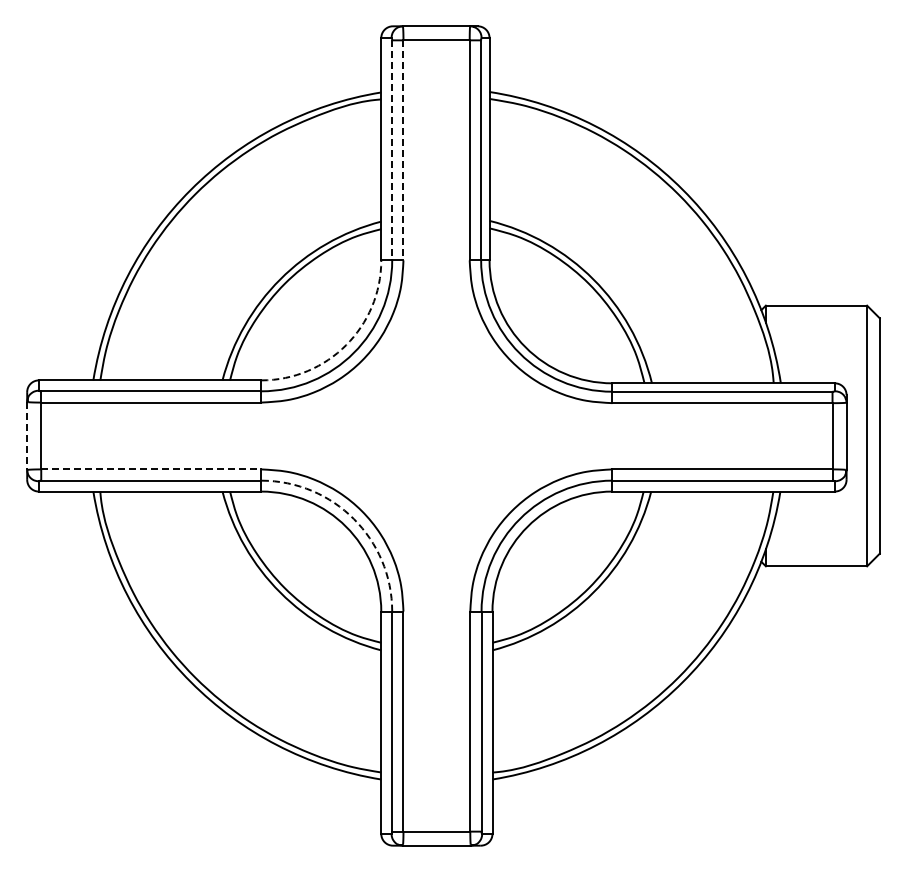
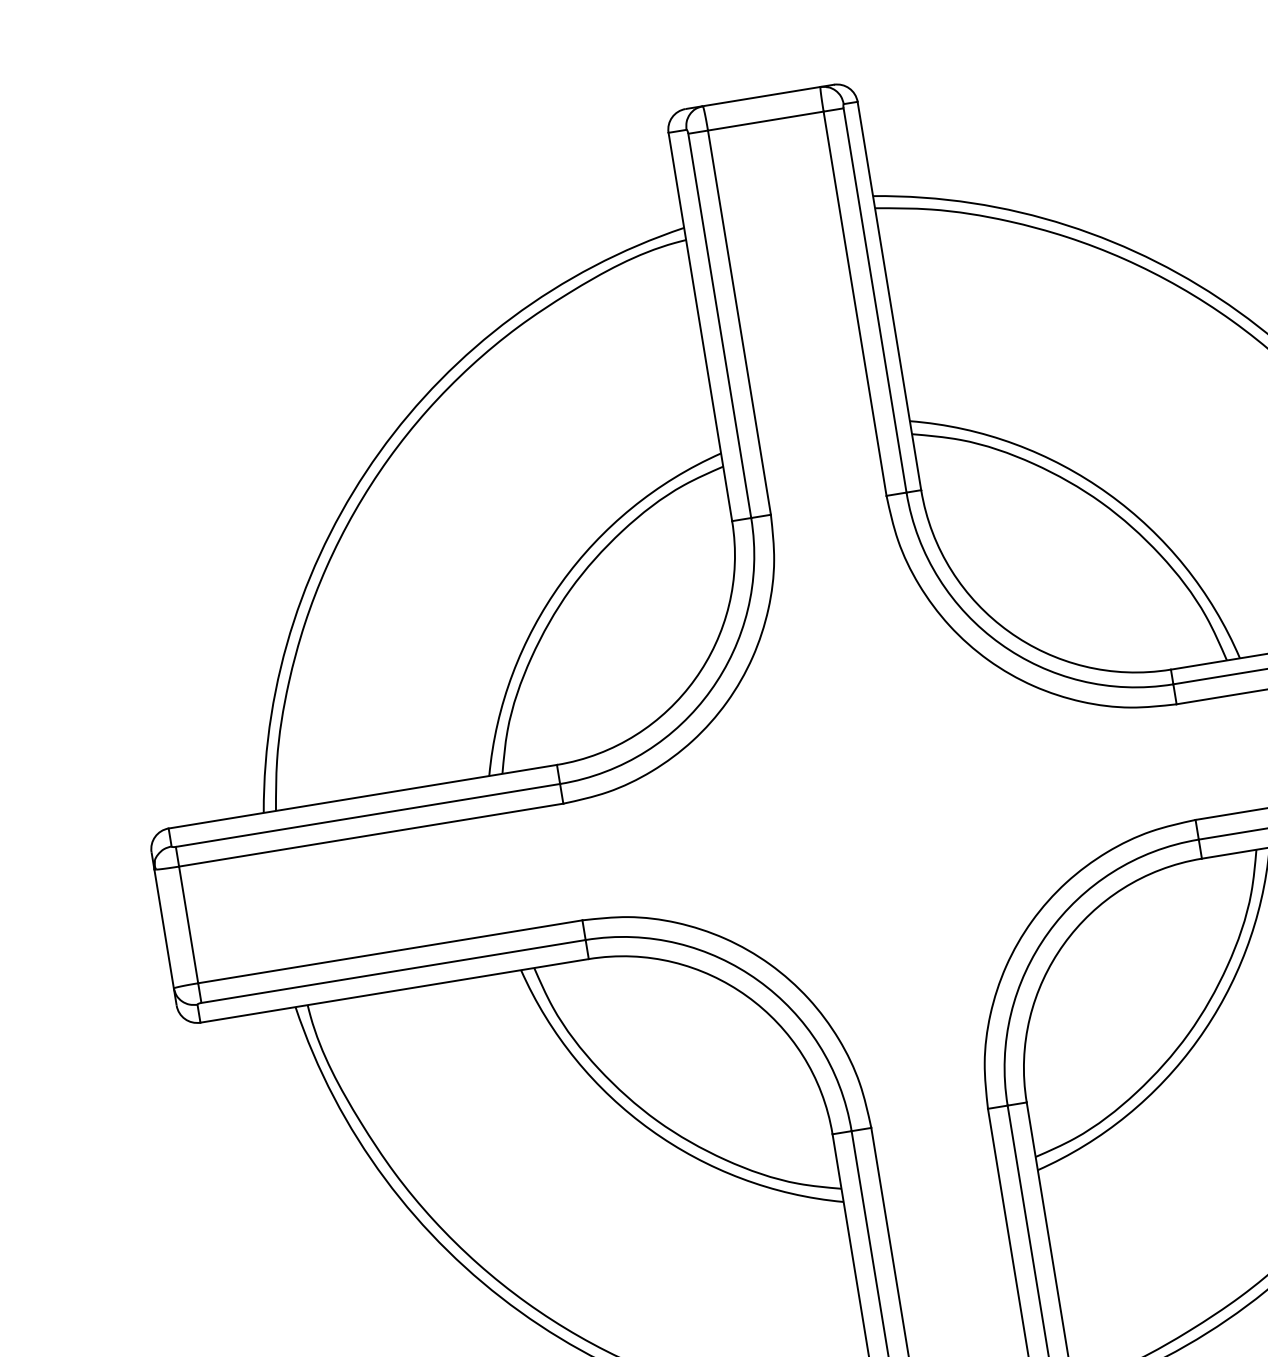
line: (392, 150) -> (720, 326), dashed -> solid
line: (403, 150) -> (739, 322), dashed -> solid
arc: (346, 345) -> (695, 679), dashed -> solid
line: (27, 436) -> (164, 929), dashed -> solid
line: (151, 469) -> (390, 951), dashed -> solid
arc: (353, 519) -> (757, 981), dashed -> solid

